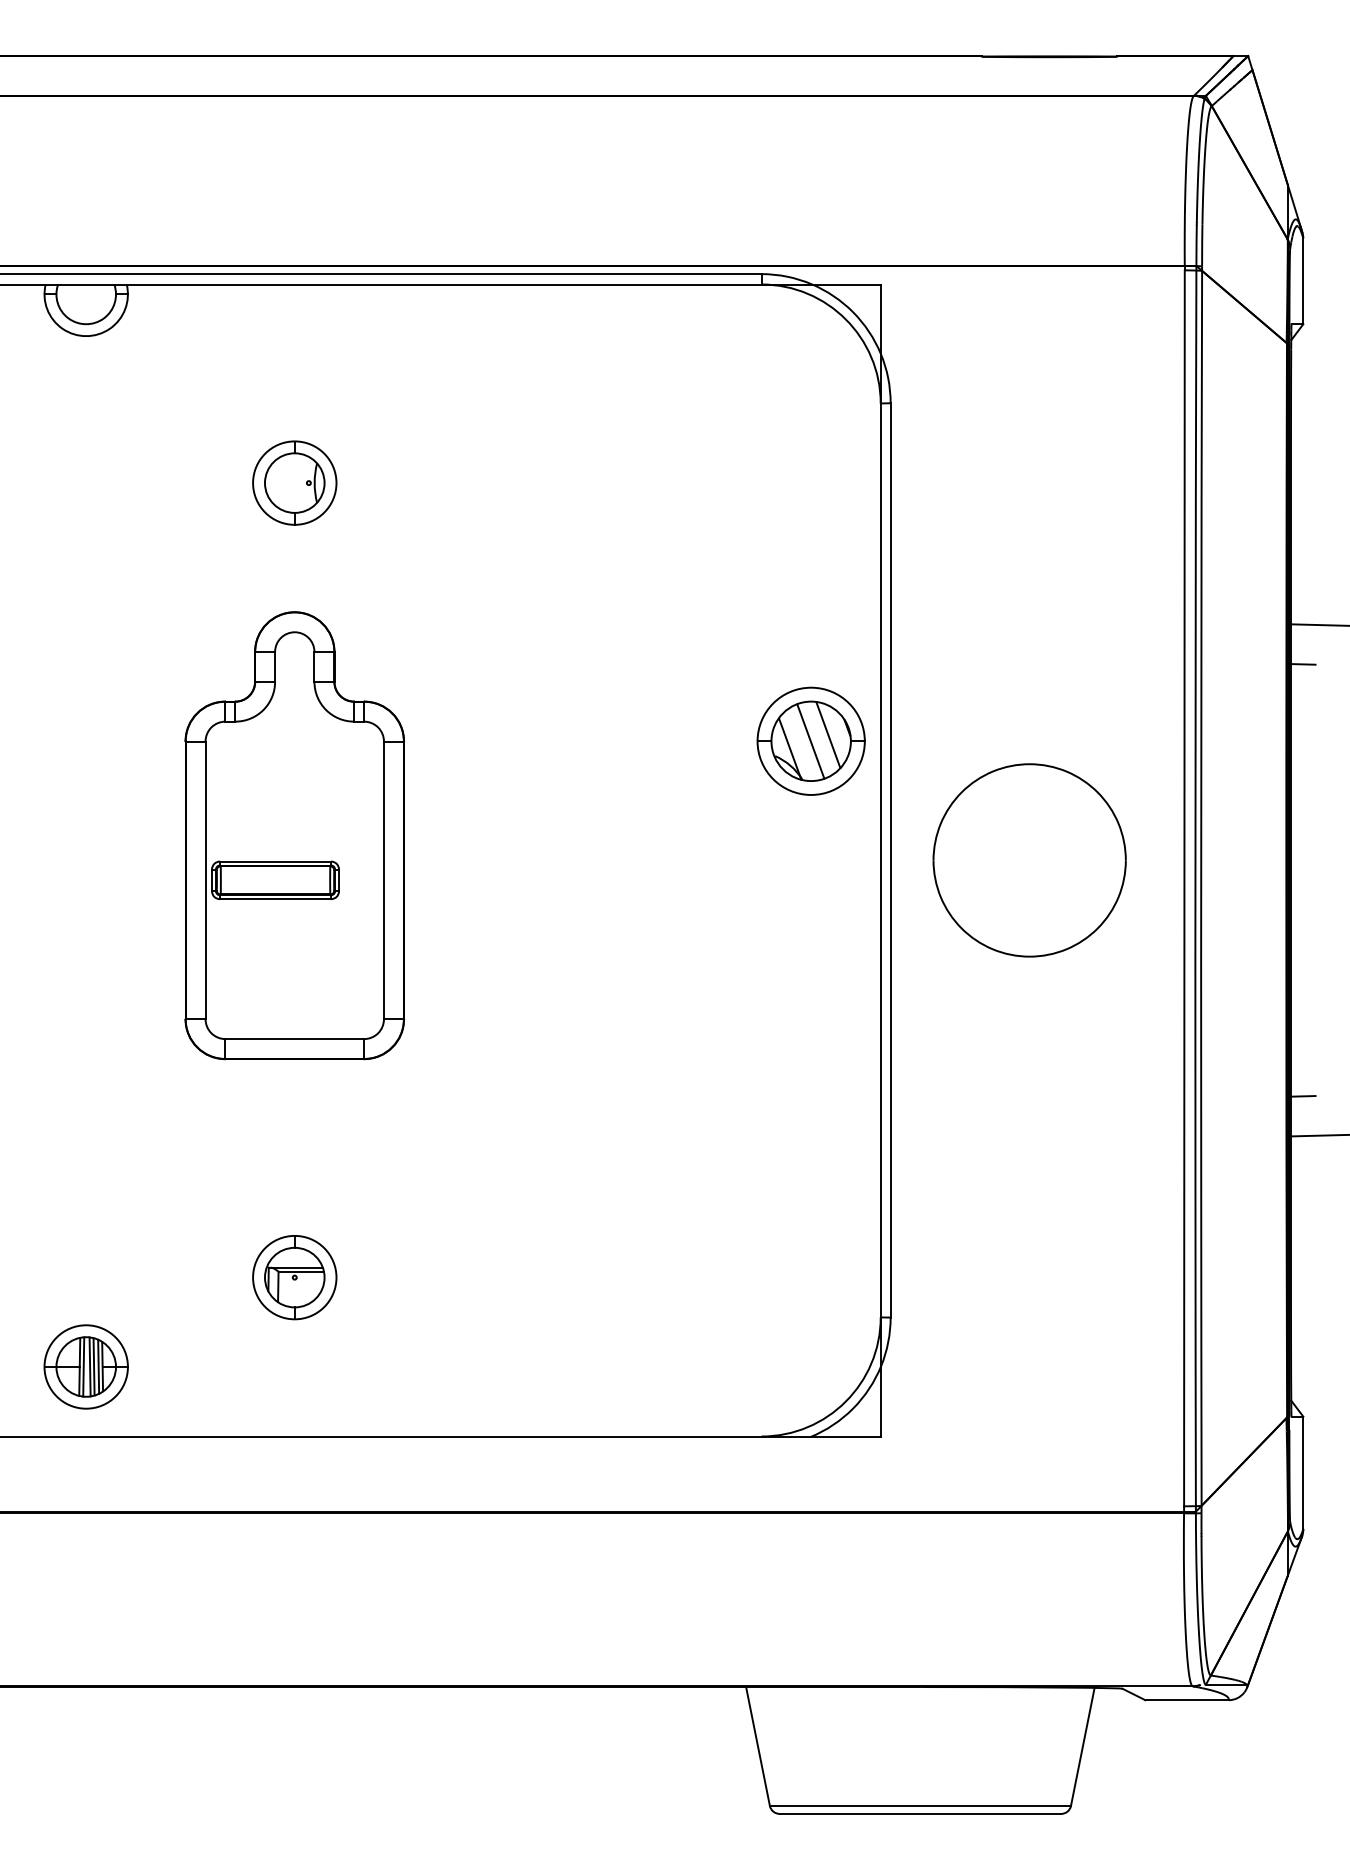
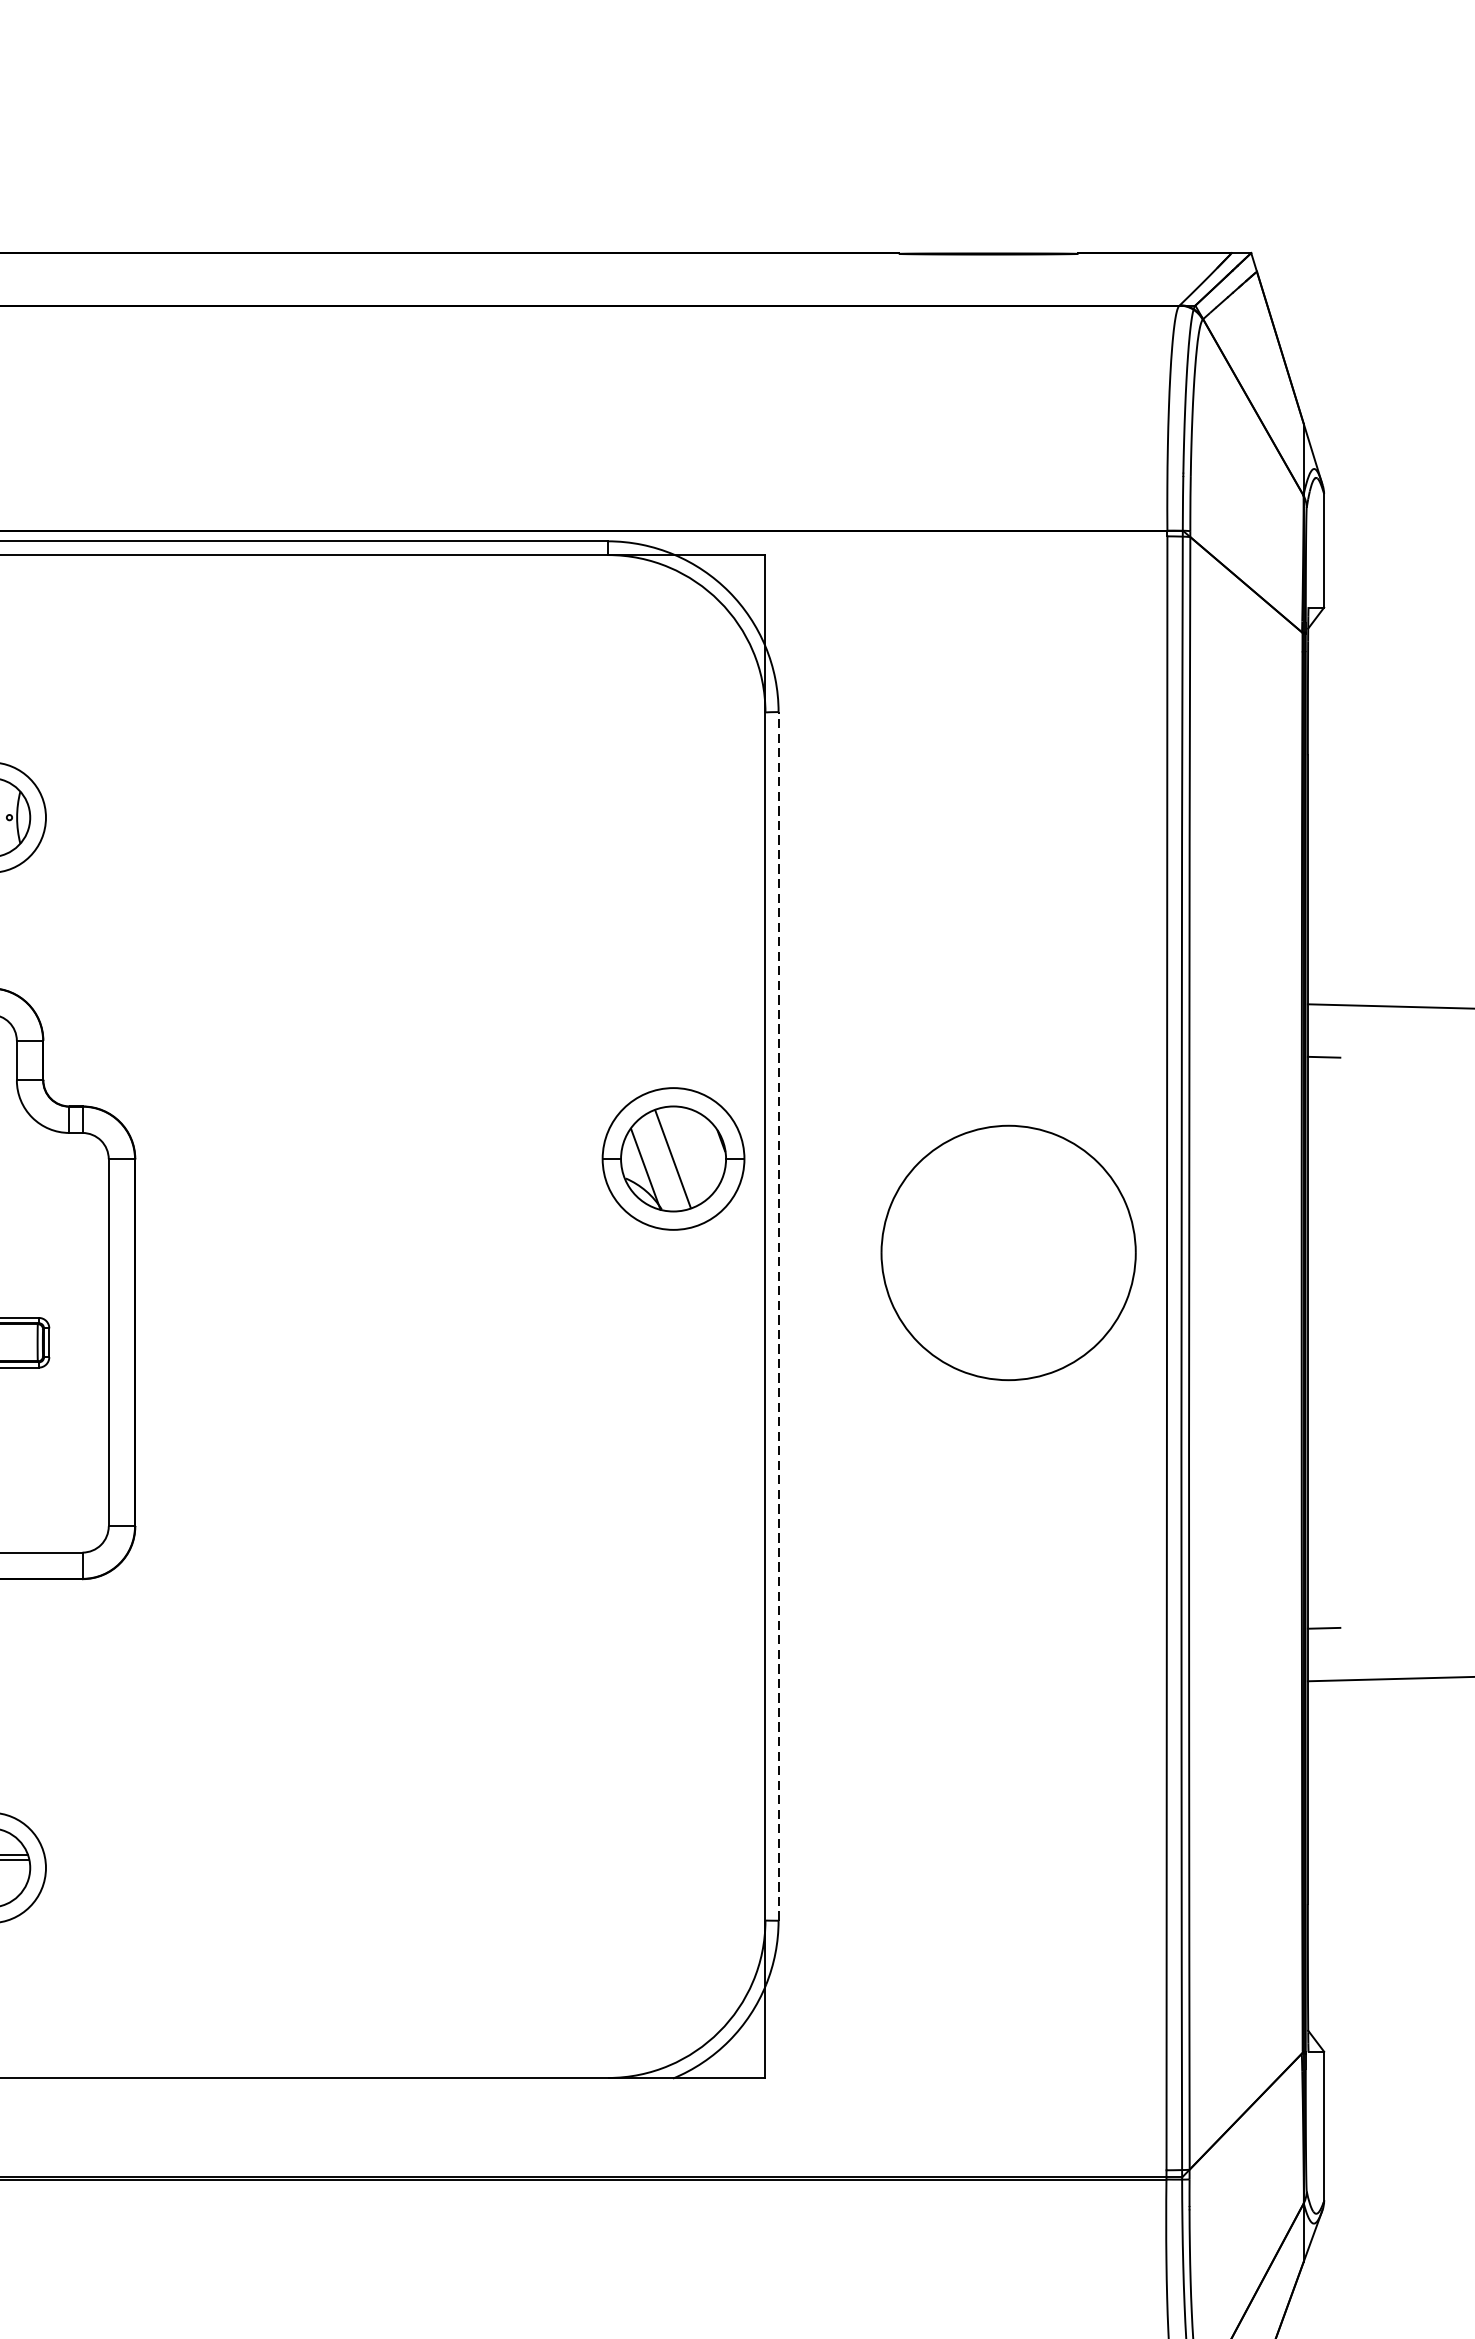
line: (828, 735) -> (696, 1151), removed
line: (890, 859) -> (778, 1315), solid -> dashed
part: (1029, 860) -> (1008, 1253), moved

